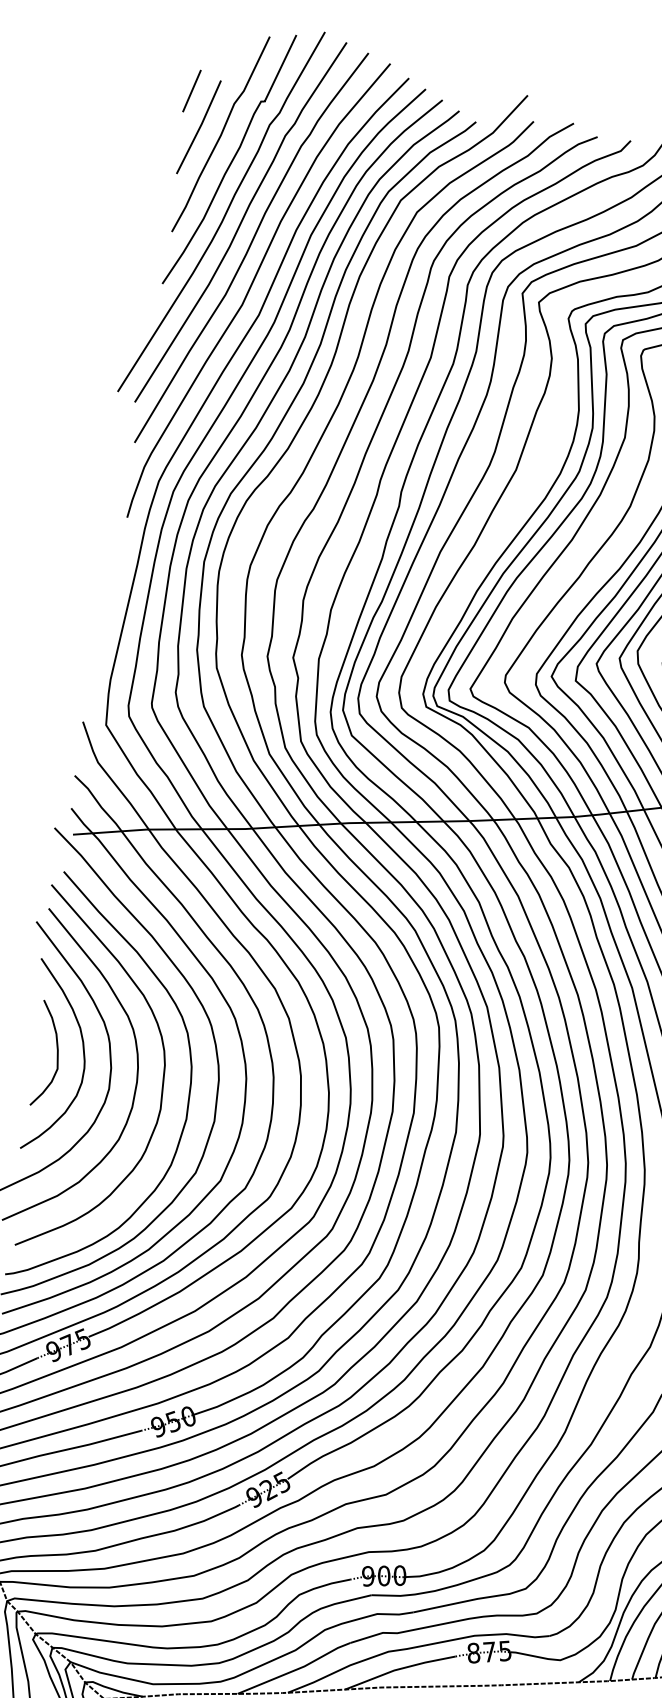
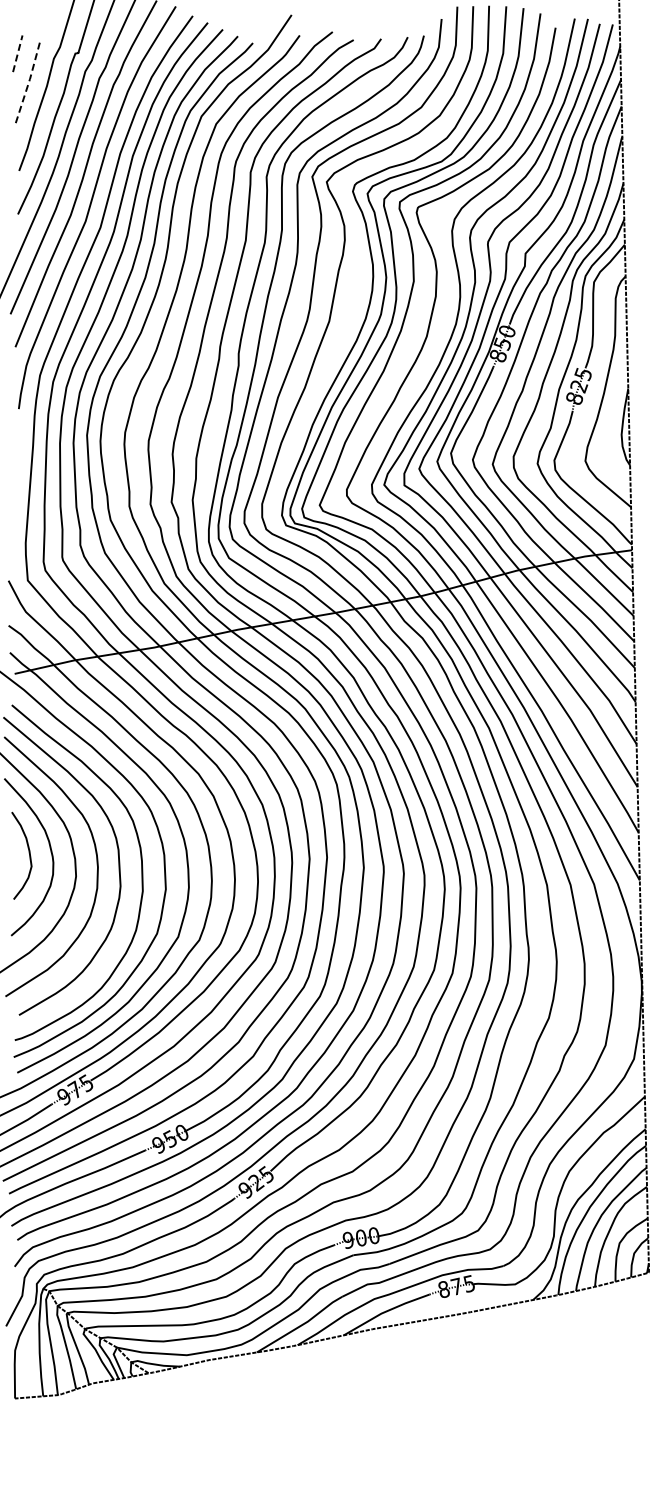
line: (191, 90) -> (17, 53), solid -> dashed
line: (200, 126) -> (29, 81), solid -> dashed

